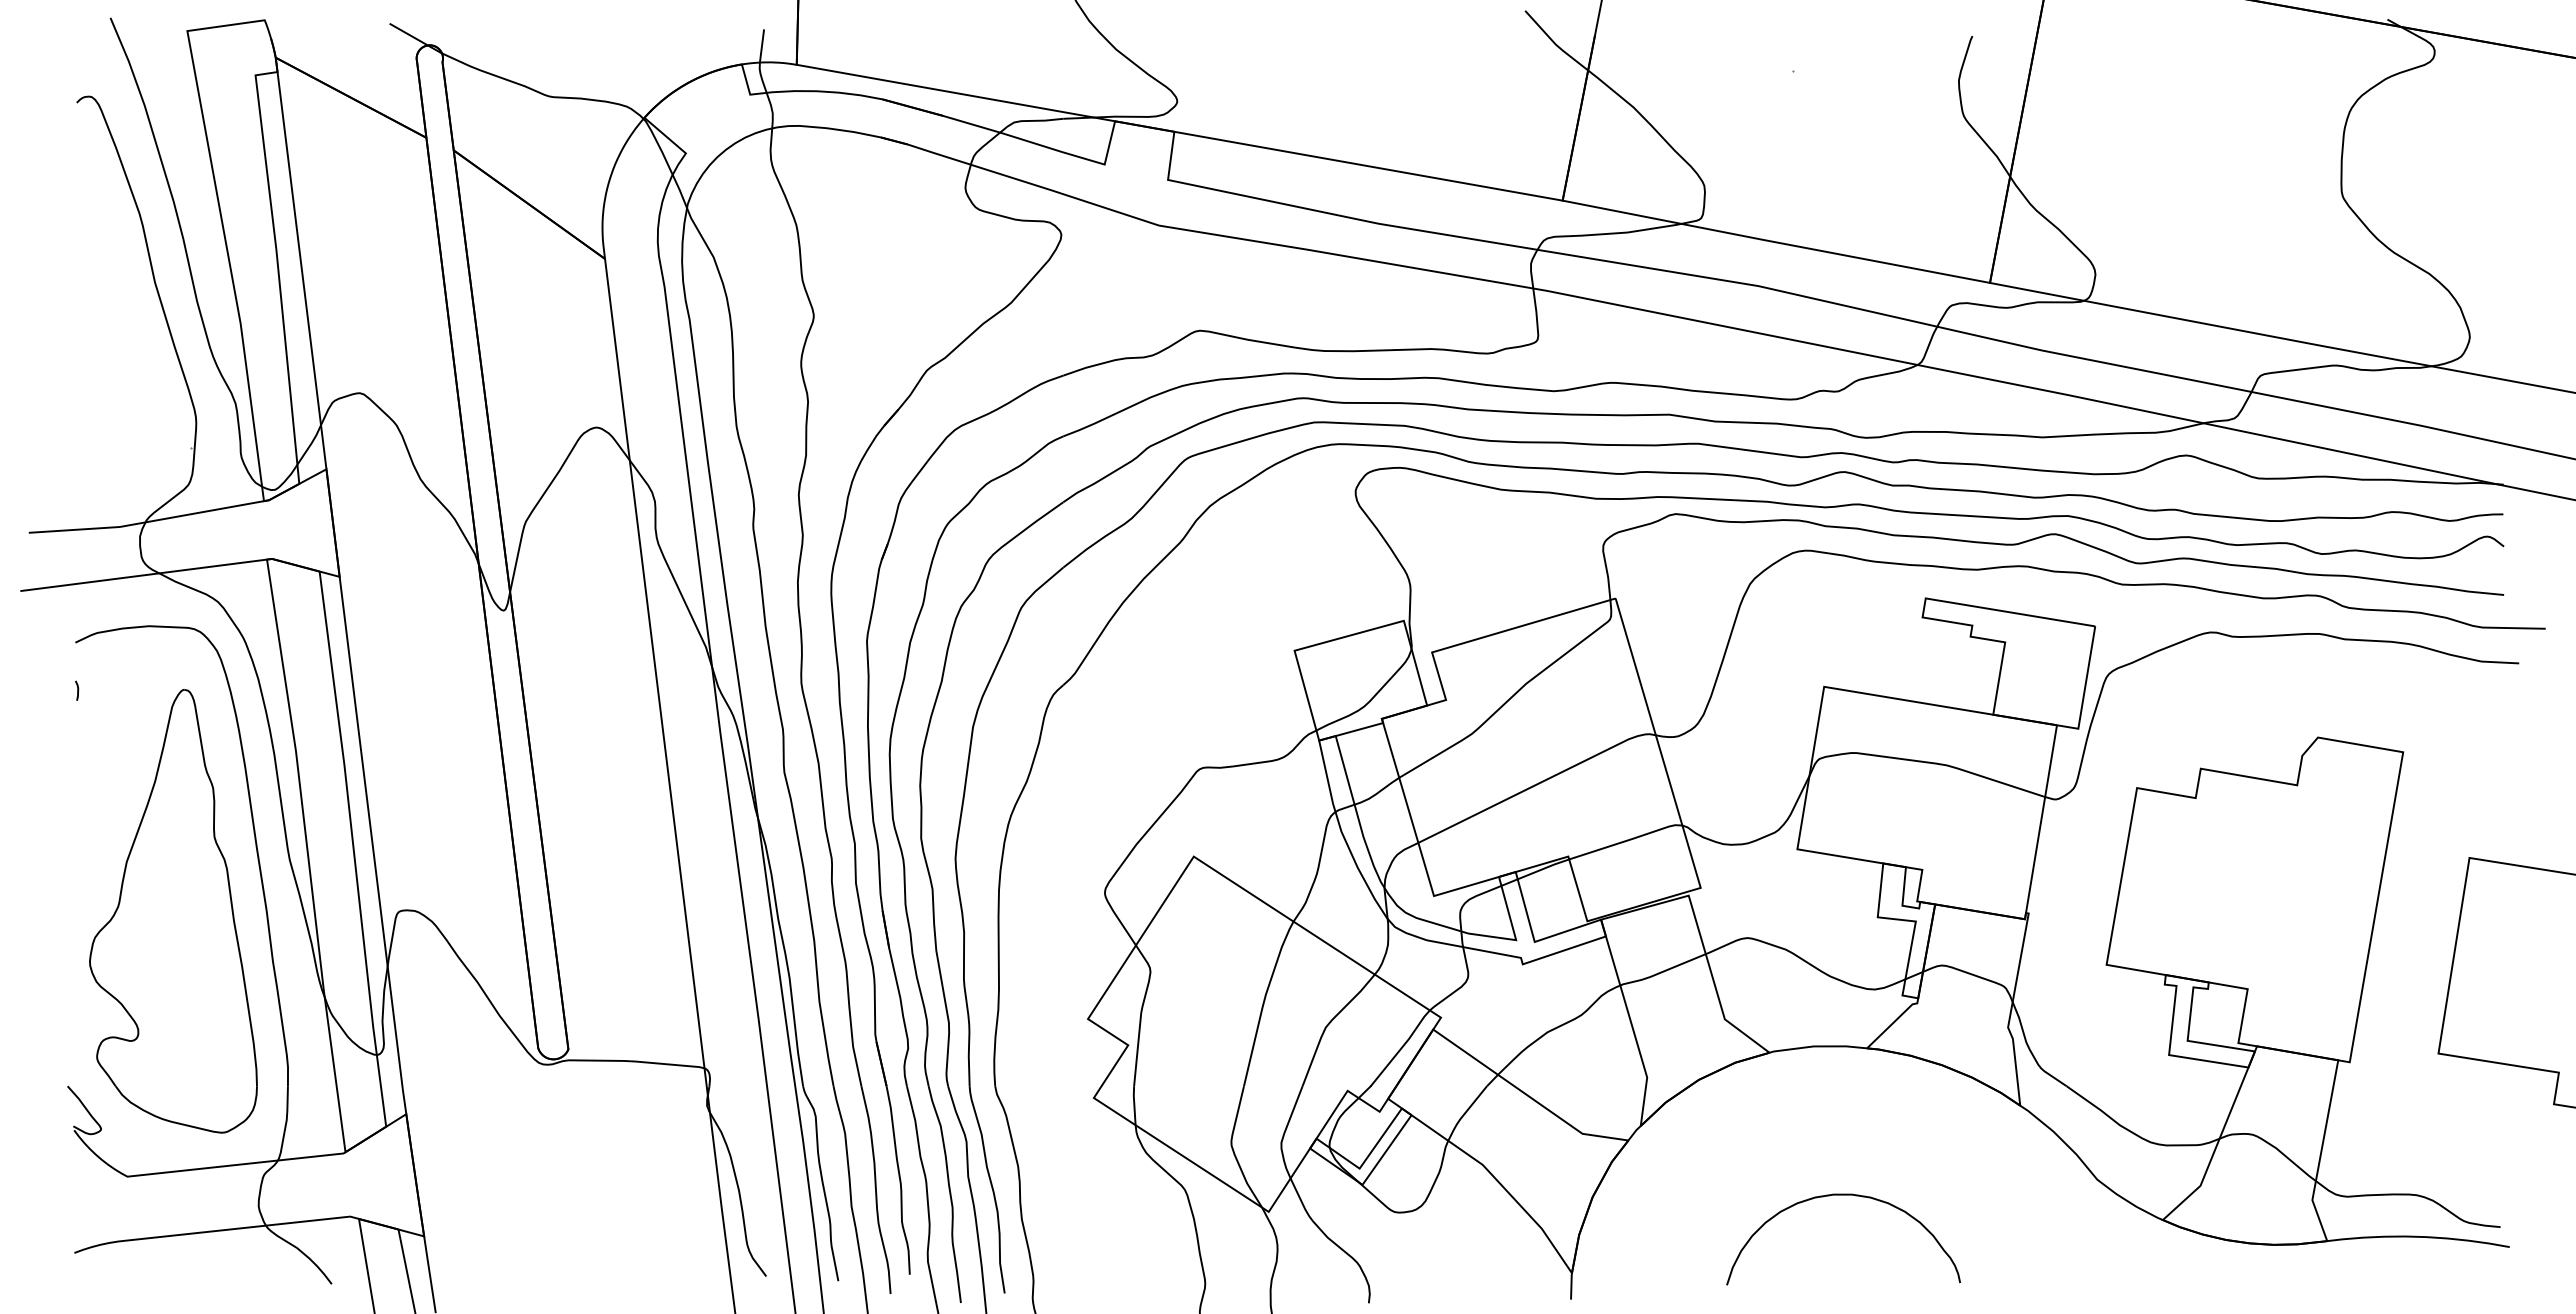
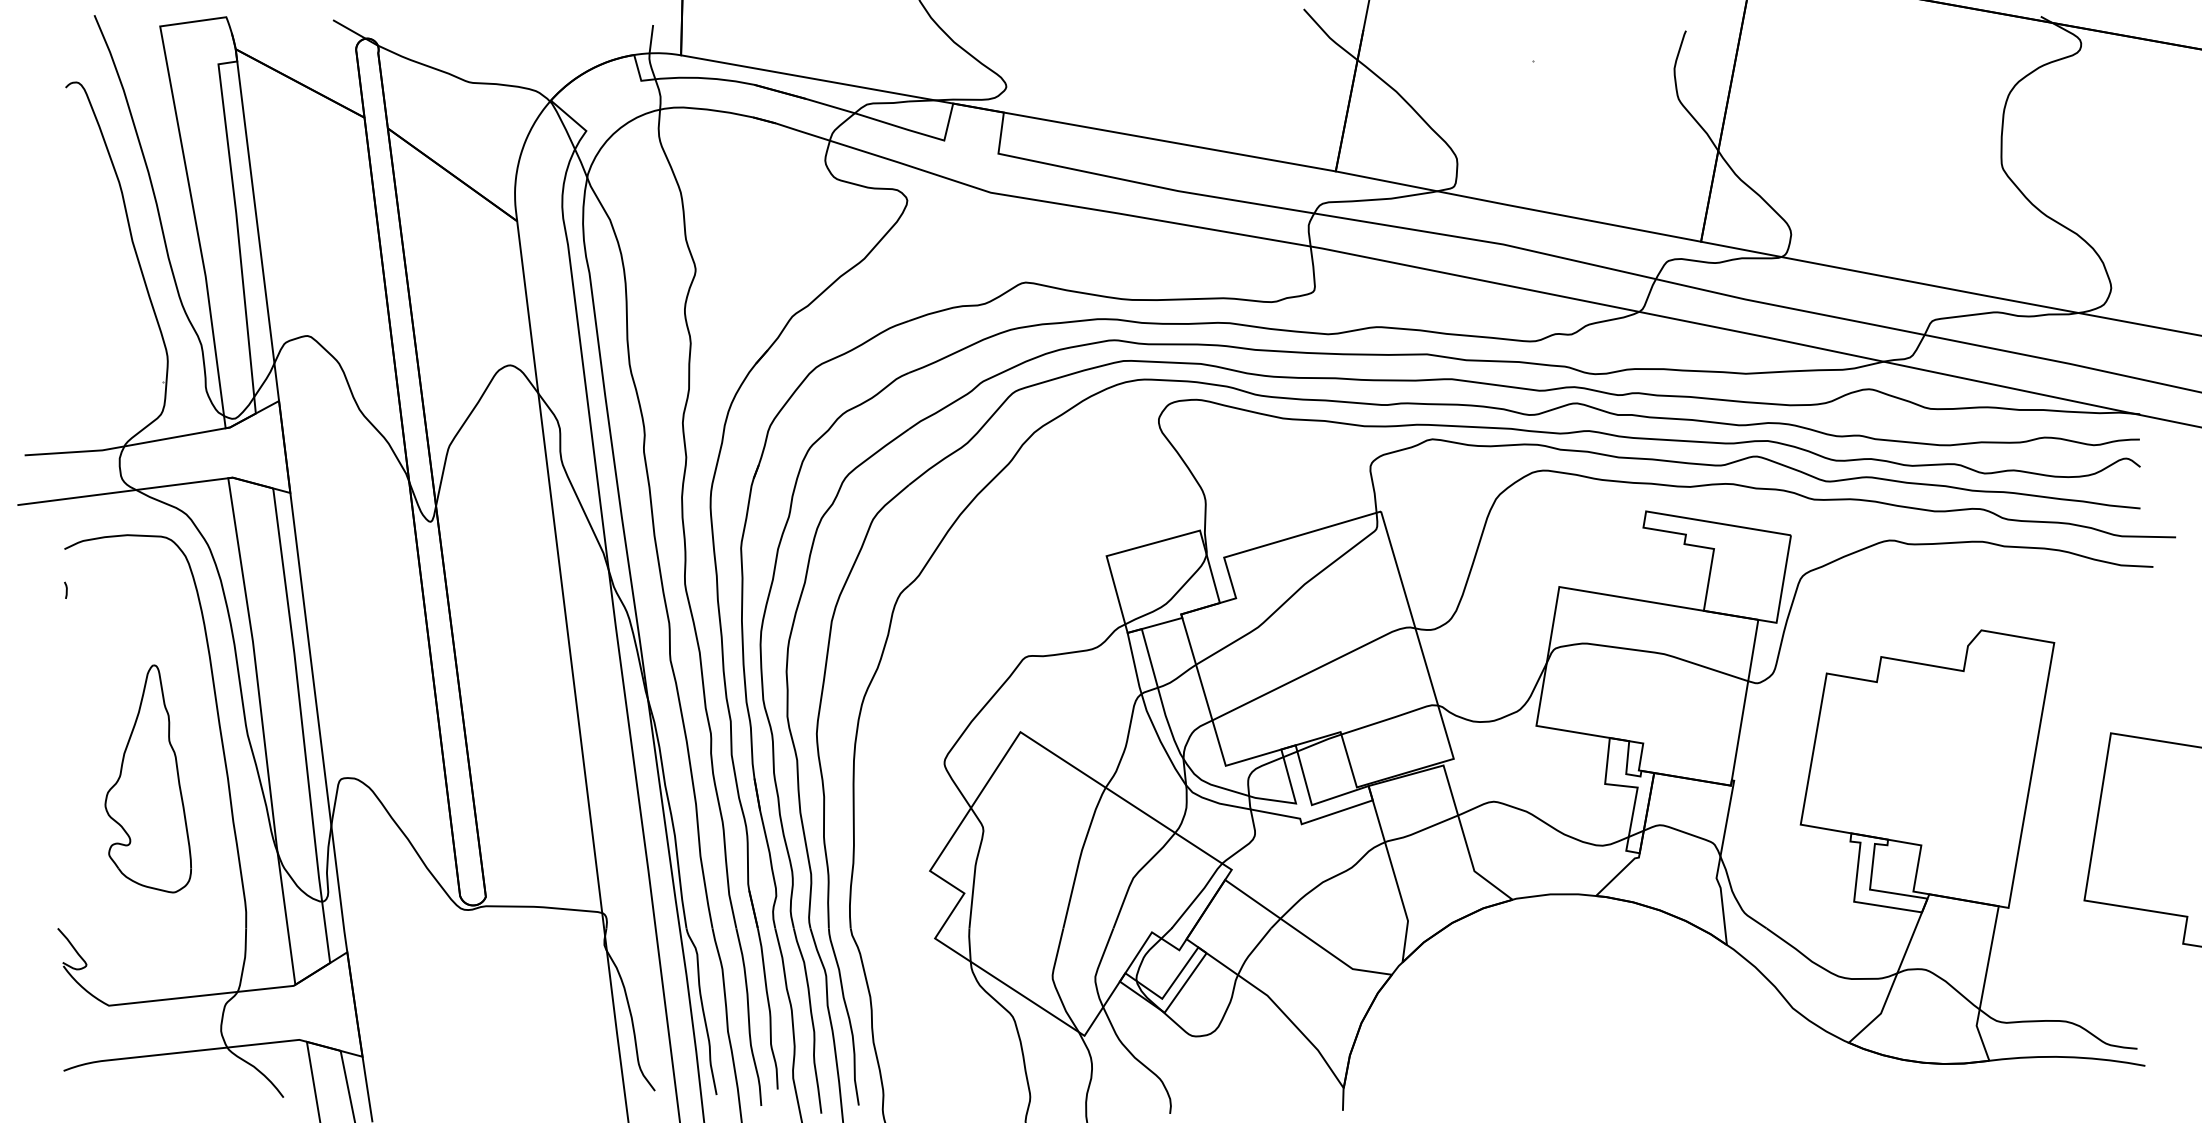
part: (173, 911) -> (148, 779), size x0.6
curve: (1843, 1195) -> (1575, 1021), removed

